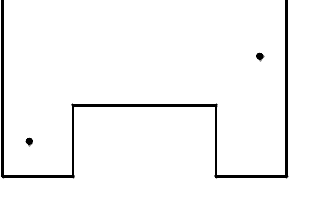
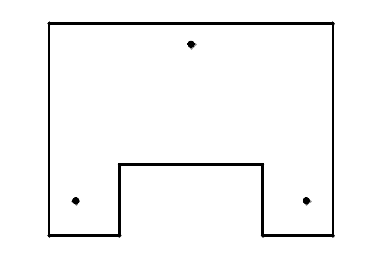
part: (260, 57) -> (307, 201), moved

